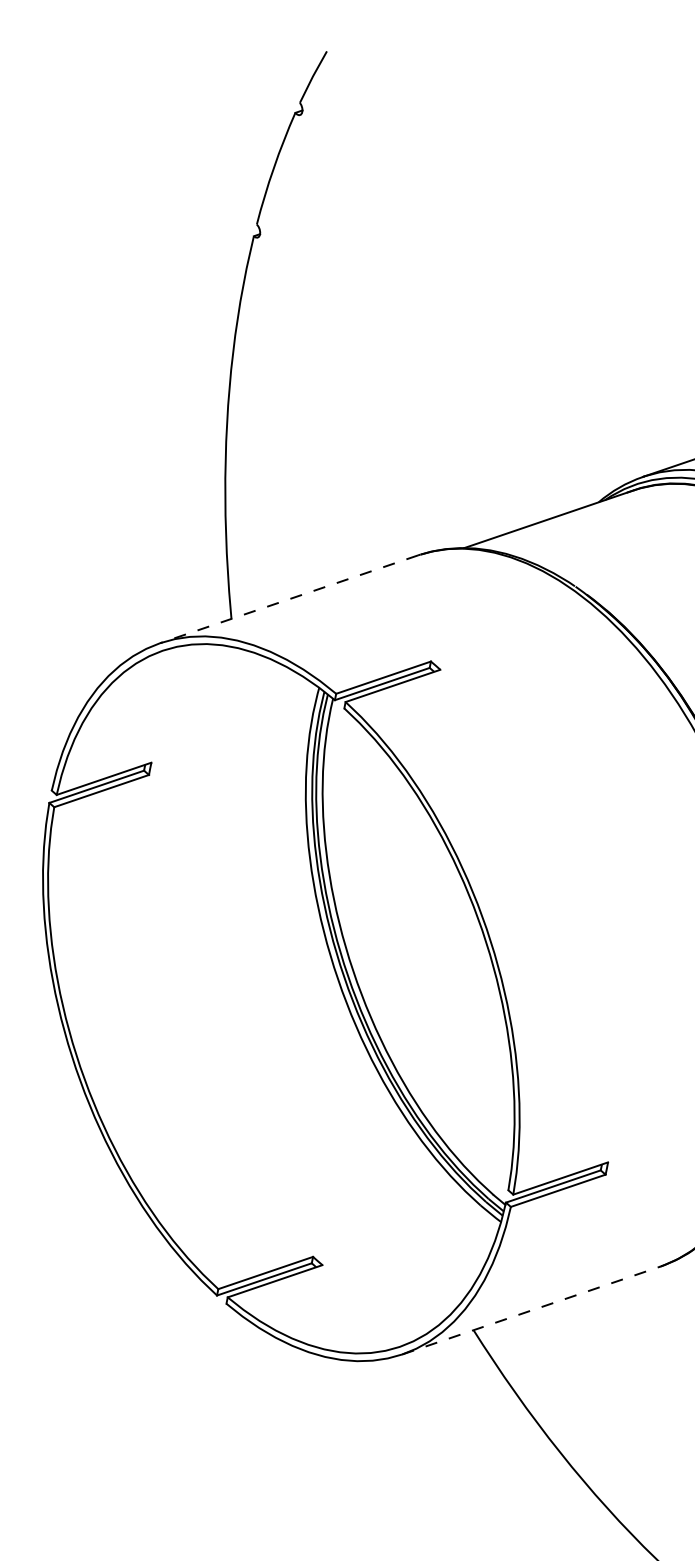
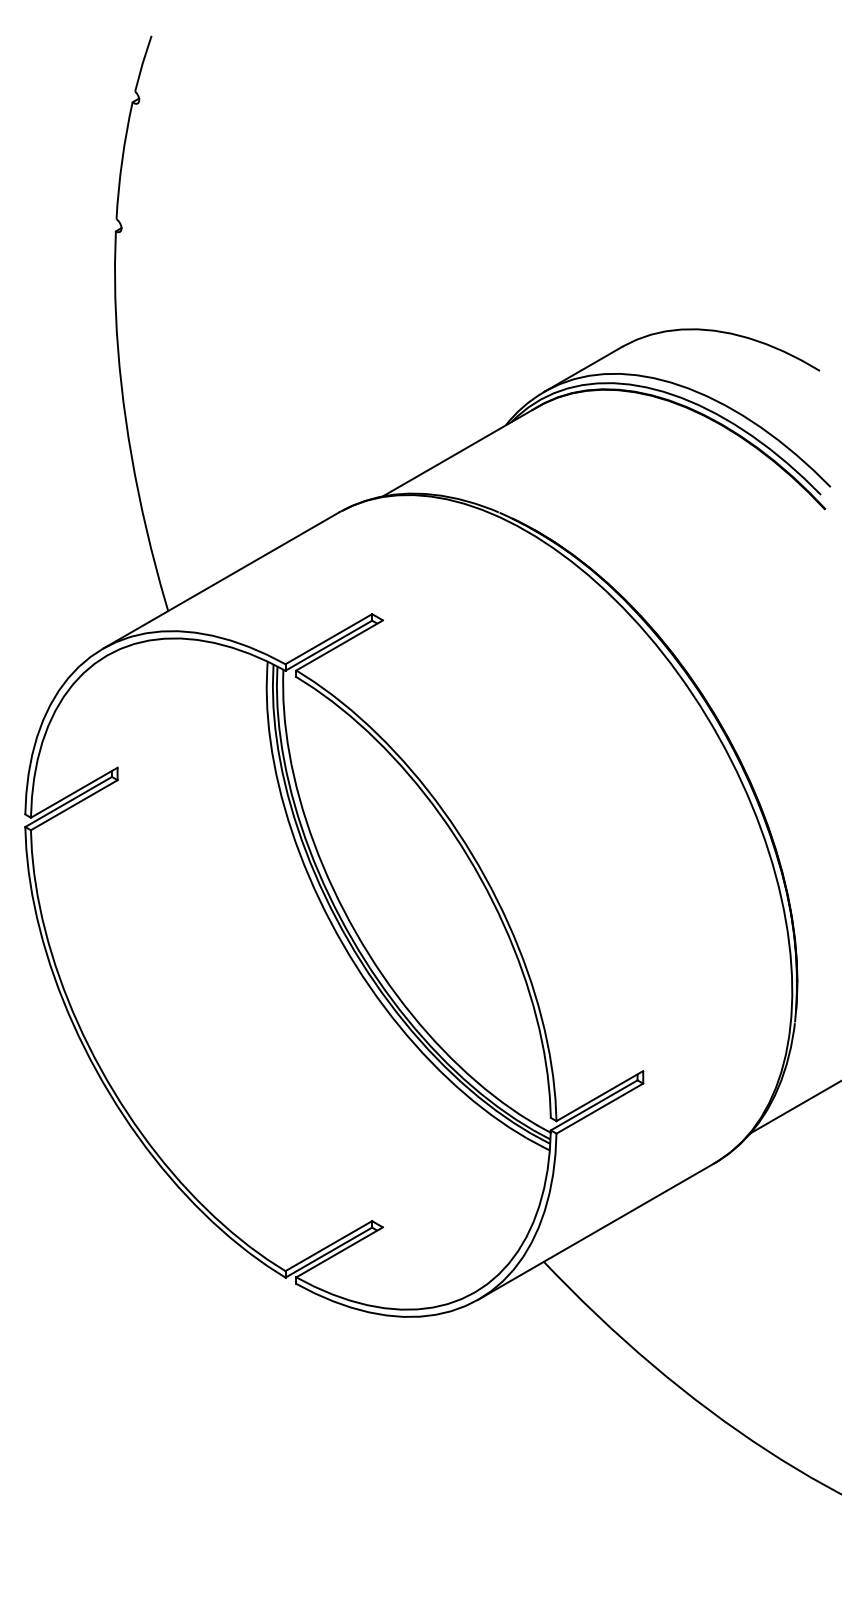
line: (288, 599) -> (220, 580), dashed -> solid
line: (532, 1310) -> (597, 1231), dashed -> solid

